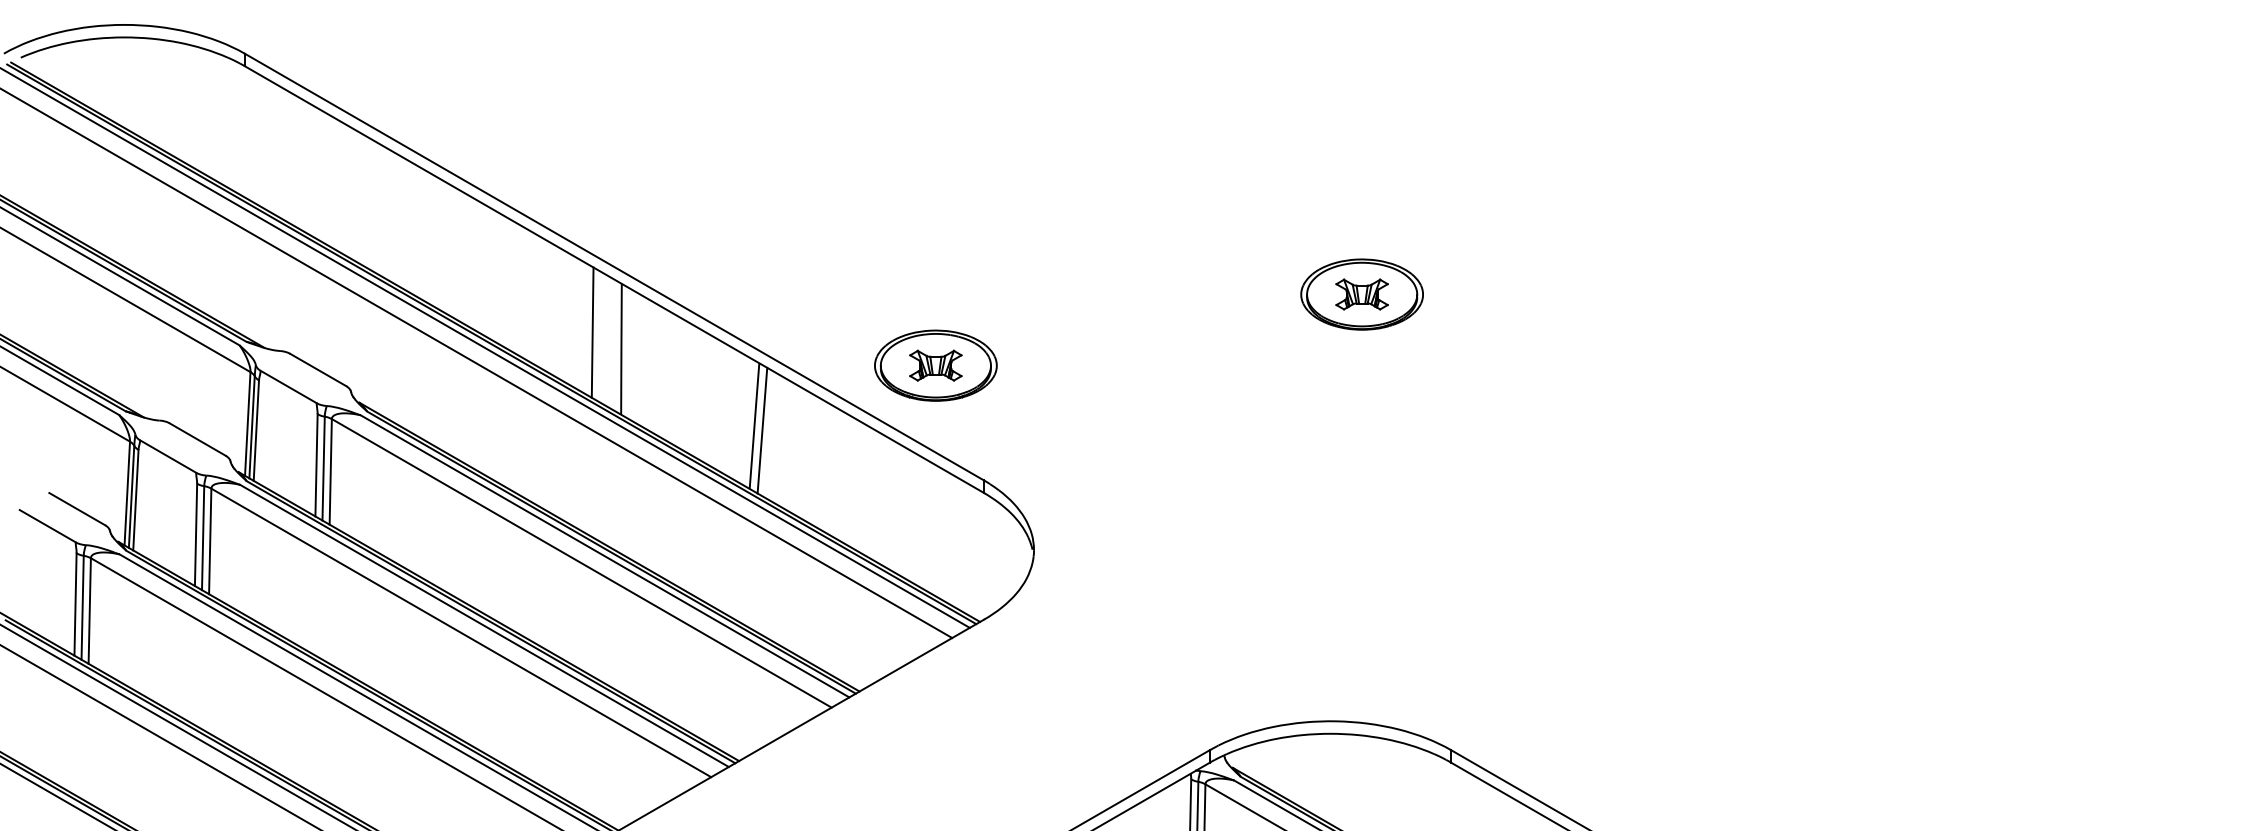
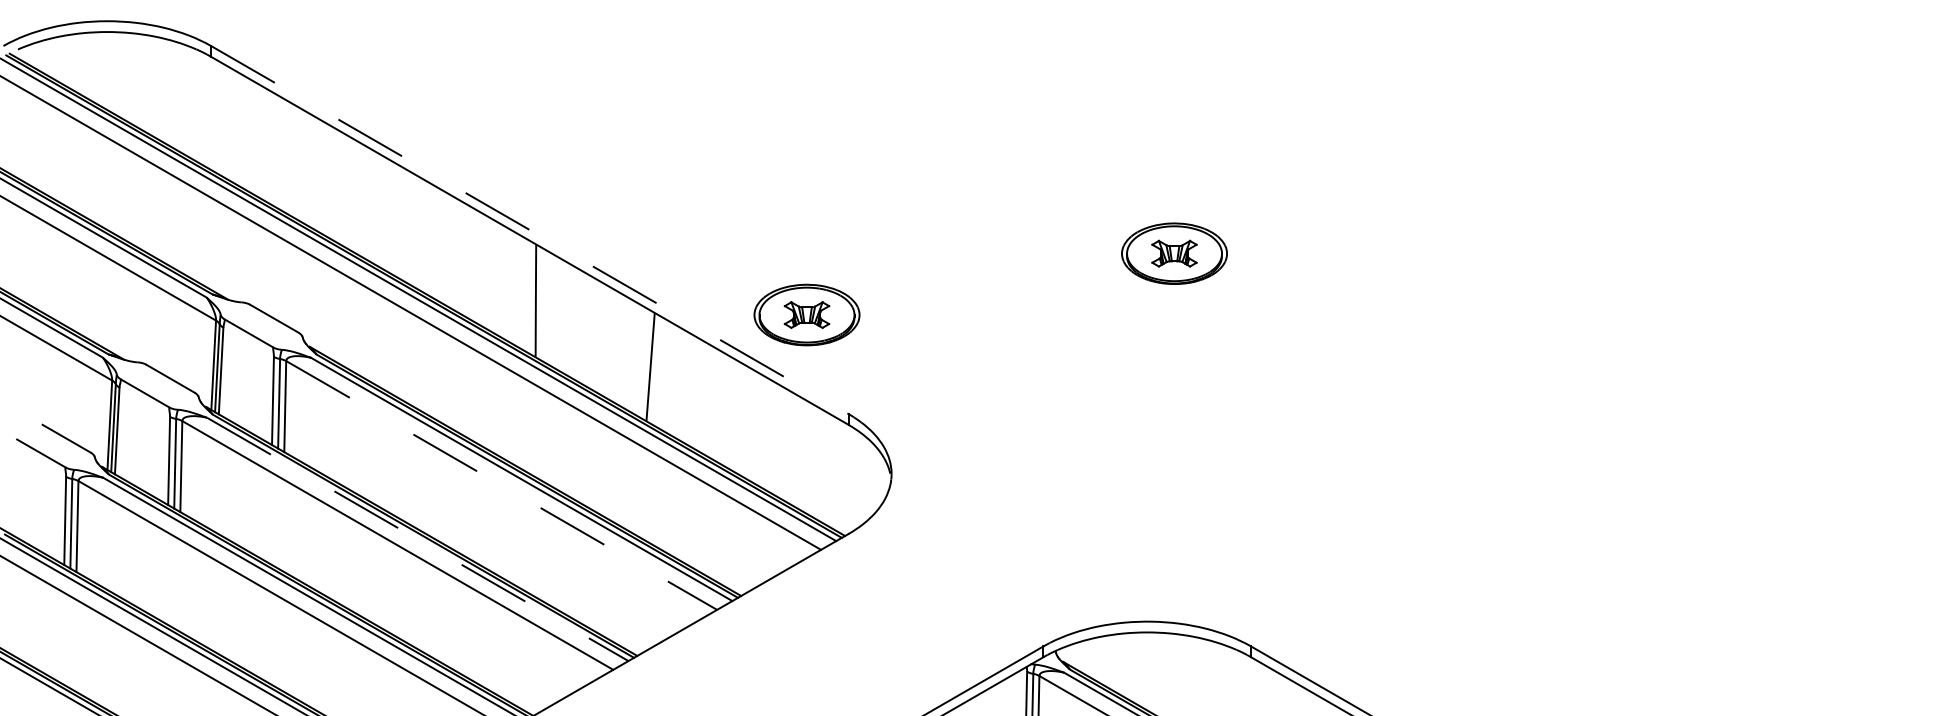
line: (614, 267) -> (529, 230), solid -> dashed
line: (592, 332) -> (510, 286), removed
line: (762, 430) -> (657, 370), removed
line: (581, 563) -> (501, 485), solid -> dashed
line: (485, 626) -> (418, 539), solid -> dashed

